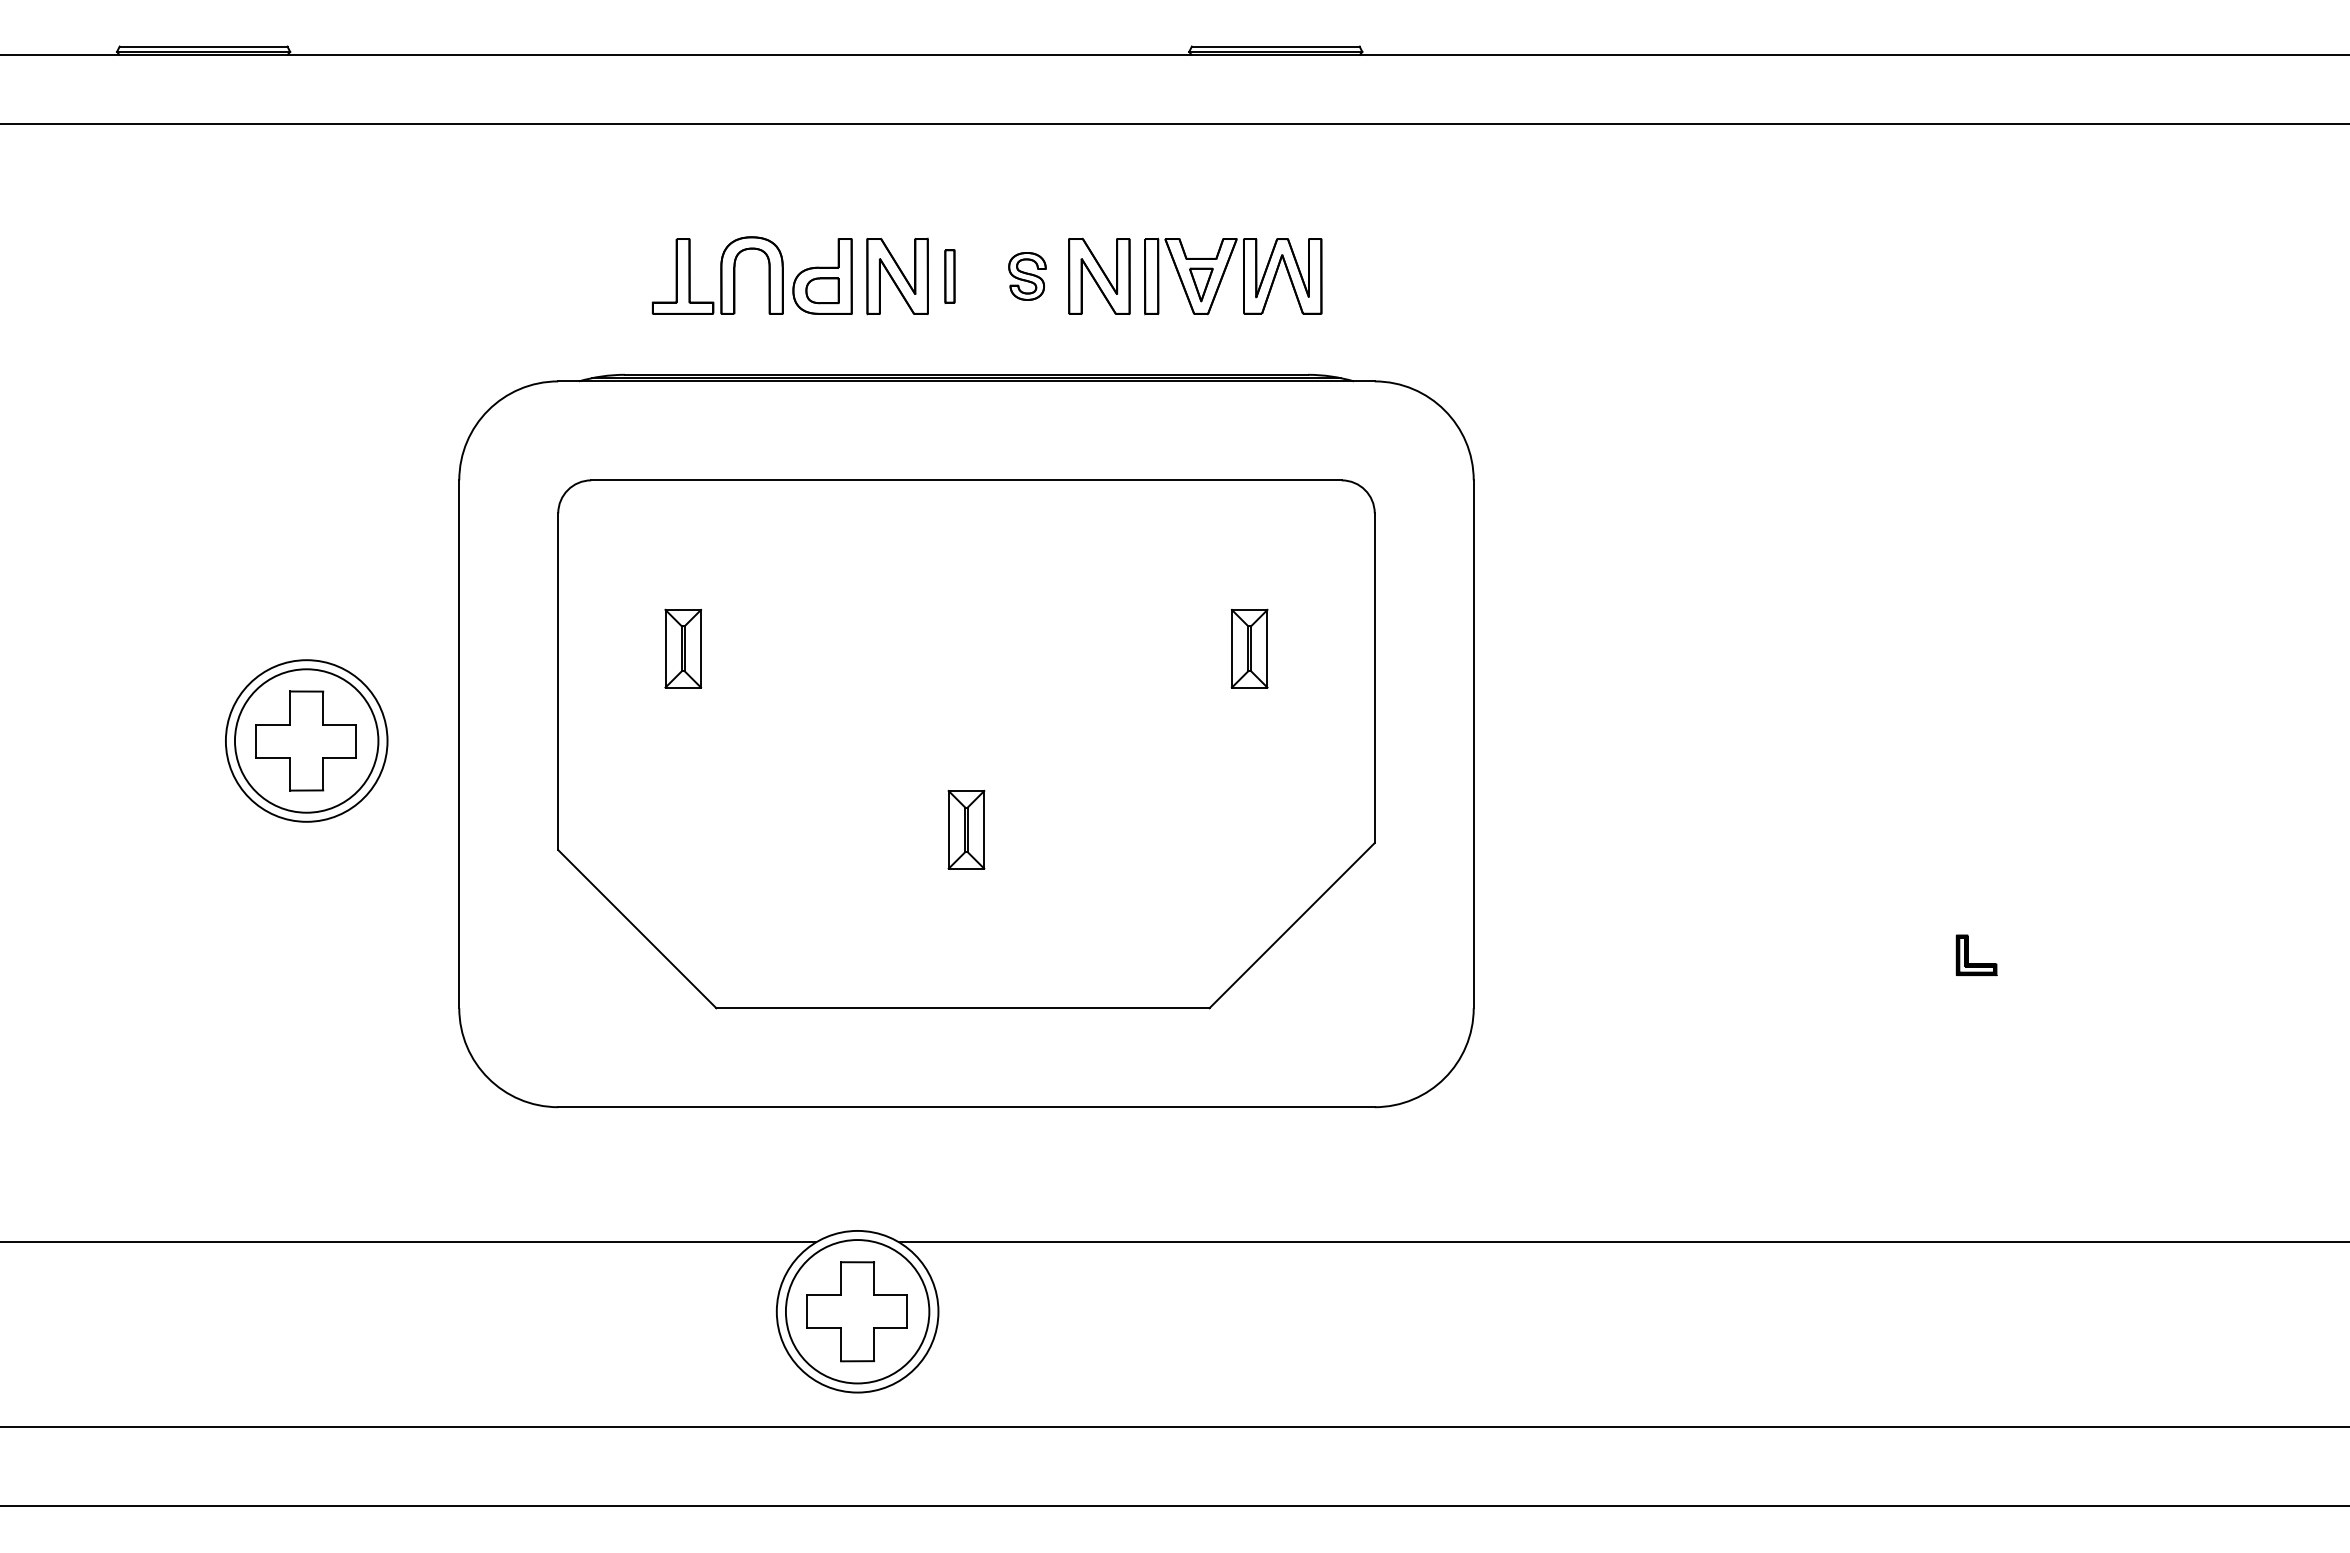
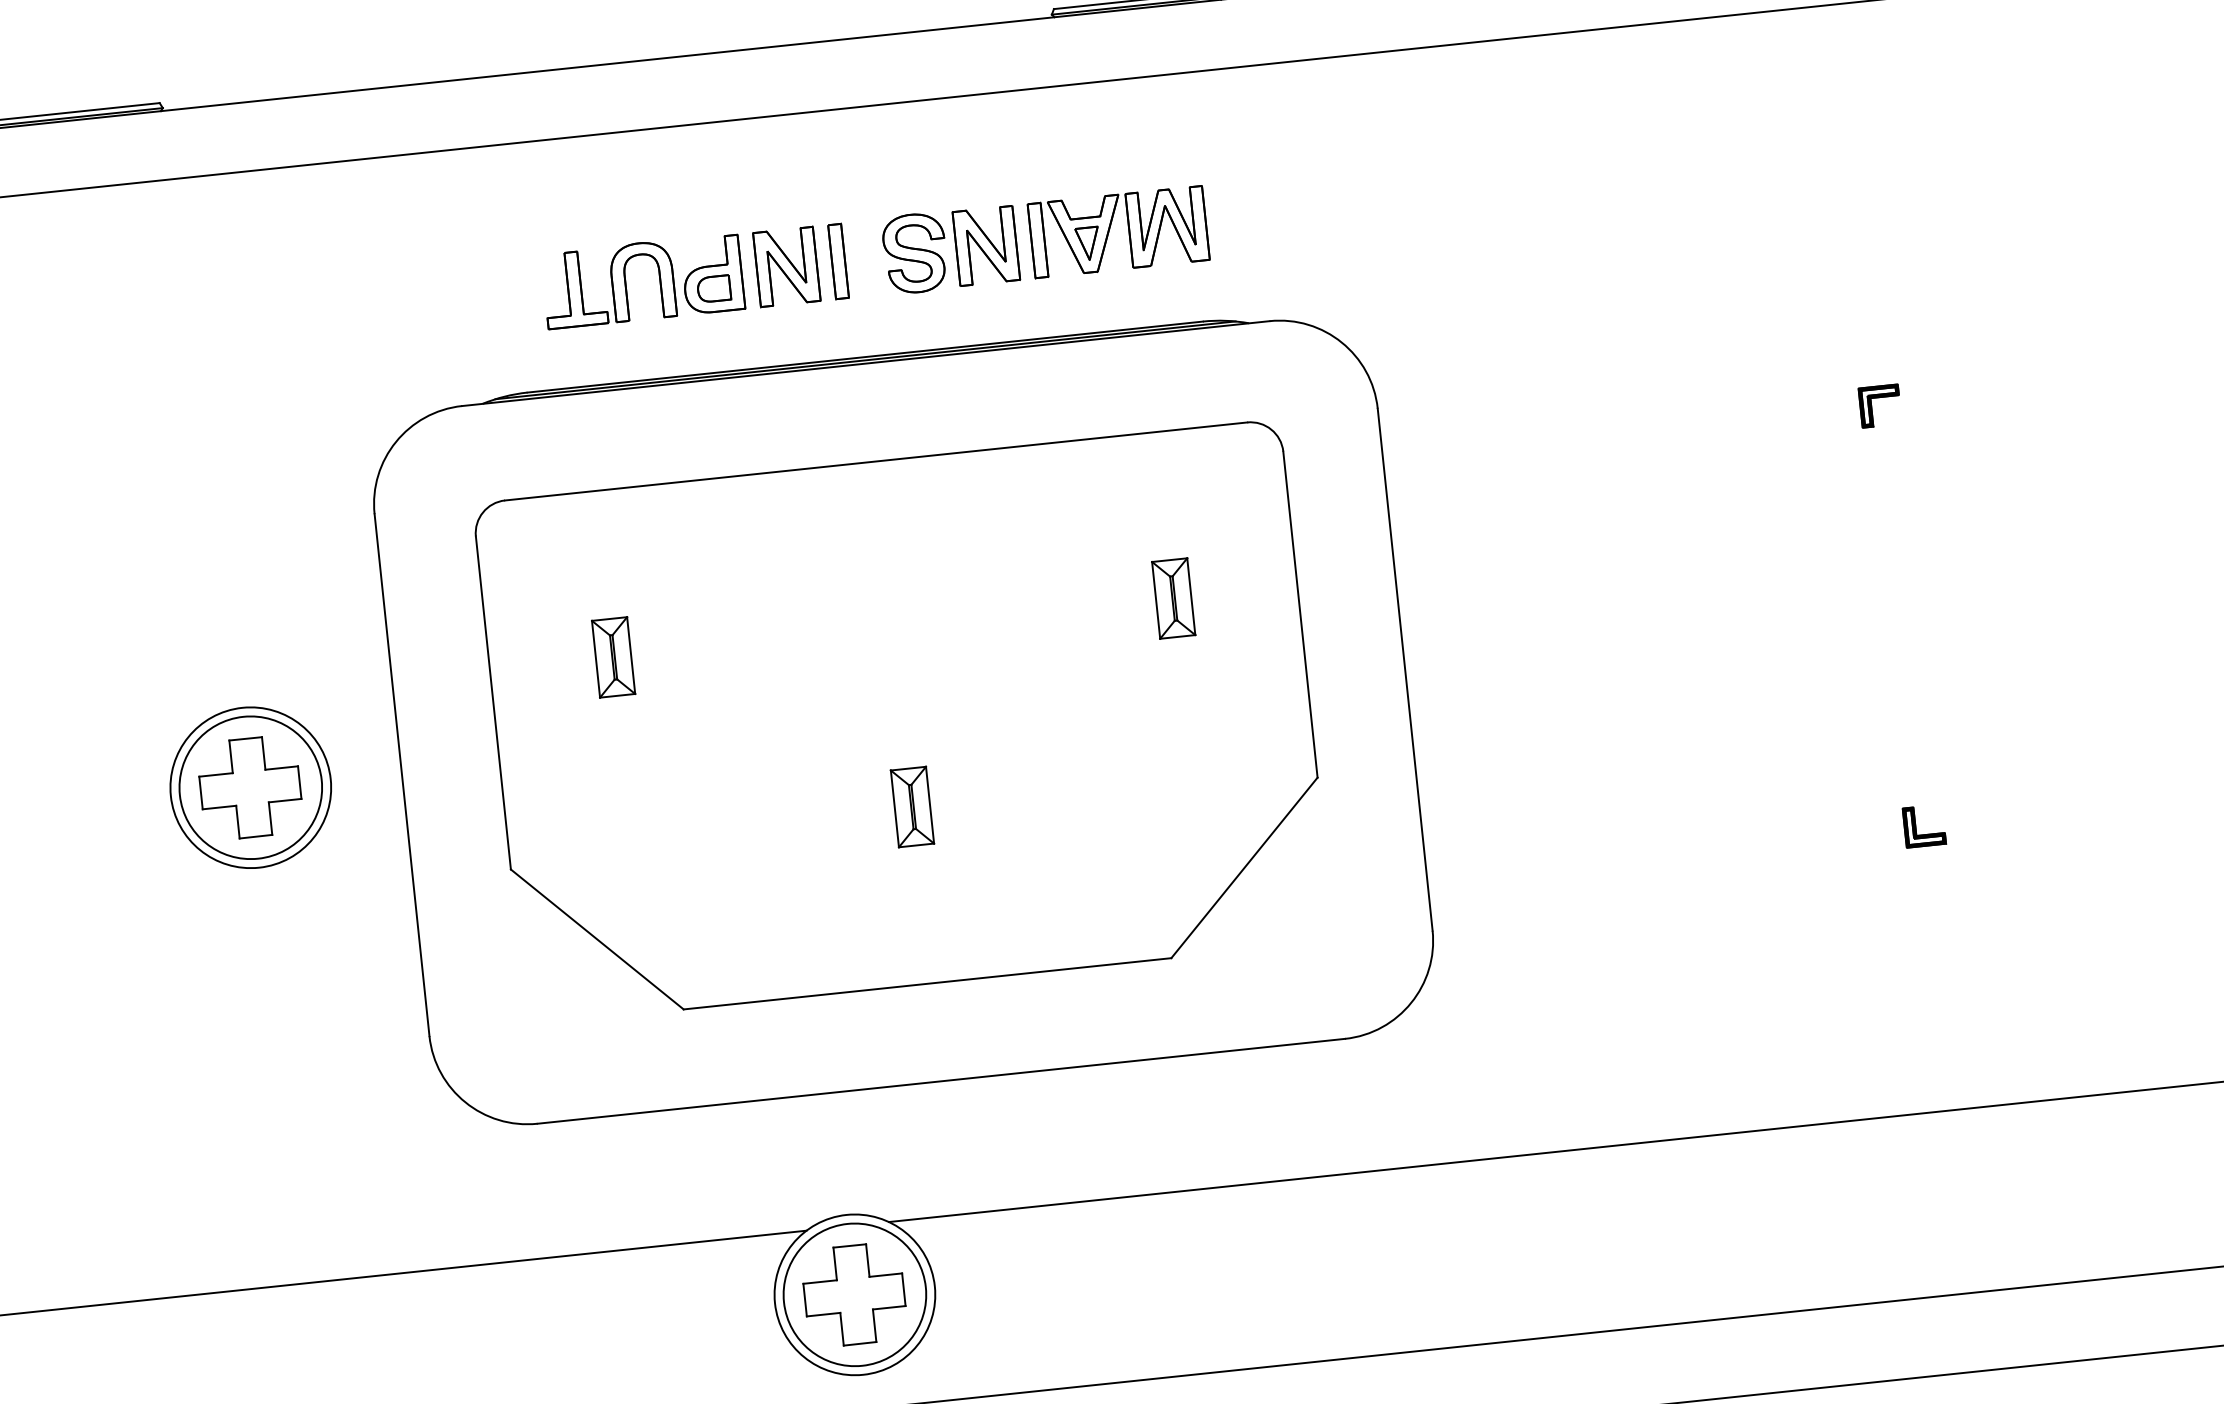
part: (949, 276) -> (838, 261), size x1.43
part: (1027, 276) -> (915, 253), size x1.67
part: (1976, 522) -> (1879, 398), added

